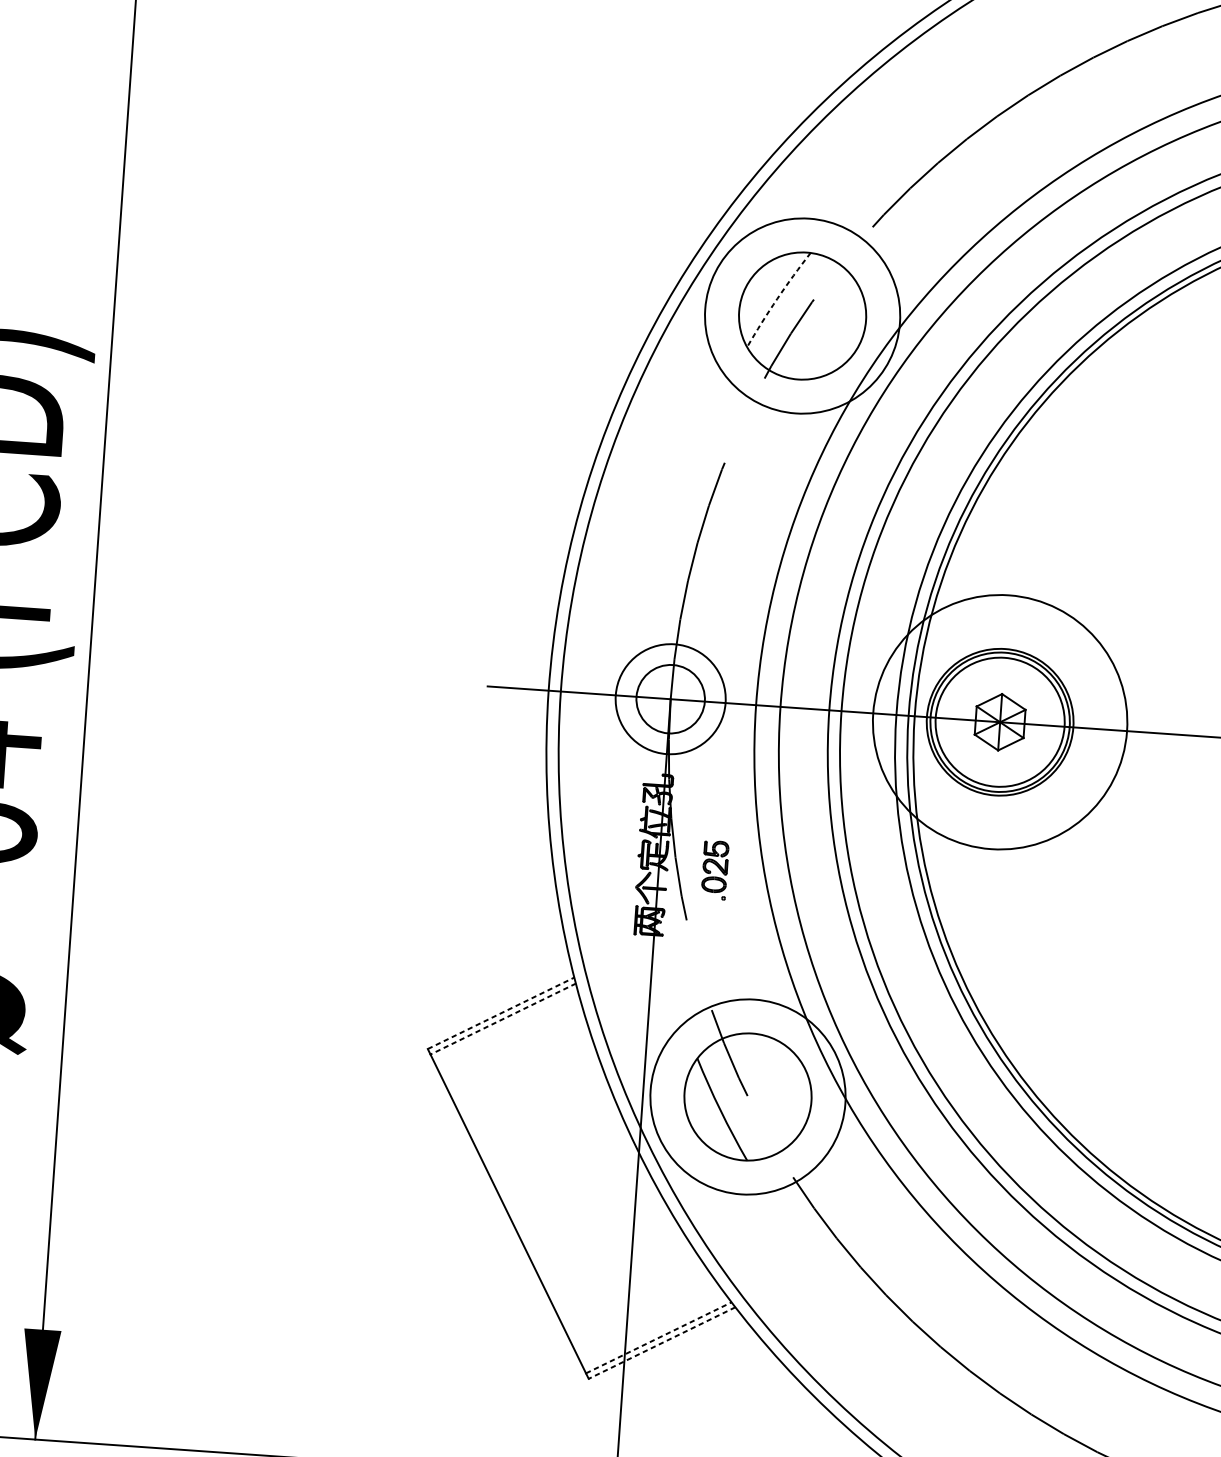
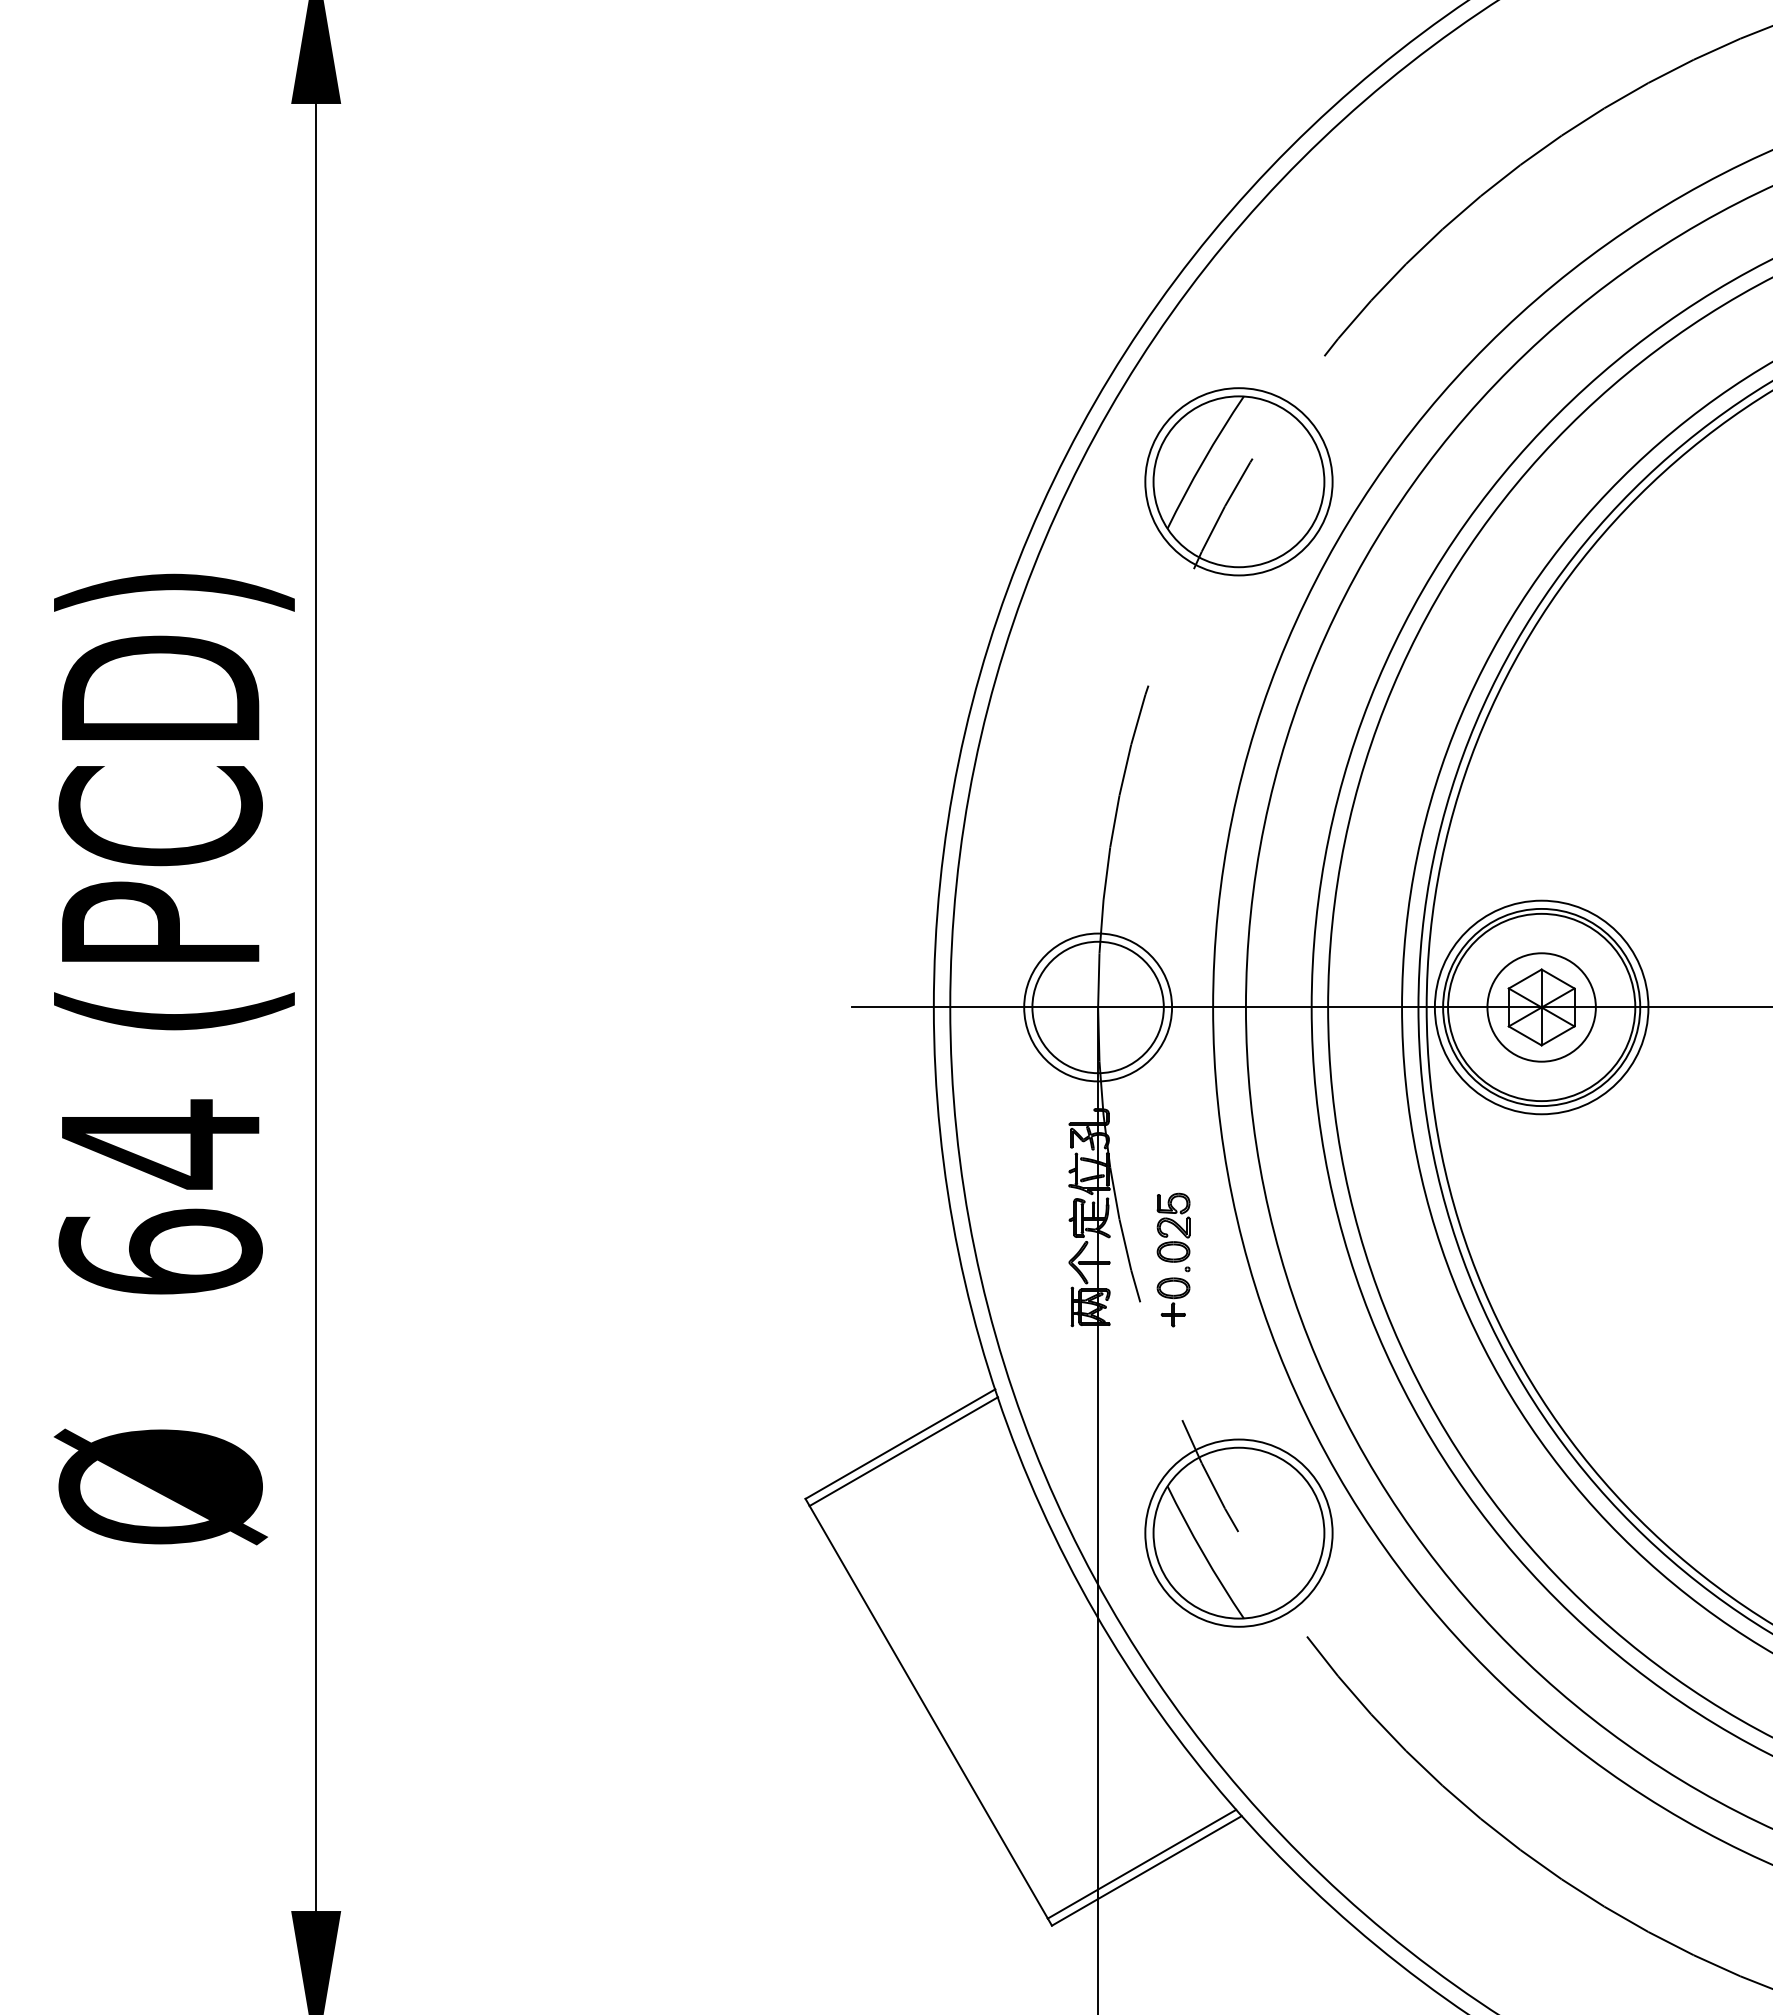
arc: (777, 299) -> (1203, 461), dashed -> solid
circle: (802, 315) -> (1238, 481), size x0.71
circle: (670, 699) -> (1097, 1007), size x1.43
circle: (1000, 722) -> (1541, 1007), size x0.62
circle: (1000, 722) -> (1541, 1007), size x0.62
part: (711, 922) -> (1173, 1302), added
line: (501, 1013) -> (900, 1444), dashed -> solid
line: (503, 1018) -> (903, 1451), dashed -> solid
circle: (747, 1096) -> (1238, 1532), size x0.71
line: (659, 1338) -> (1142, 1864), dashed -> solid
line: (661, 1342) -> (1146, 1870), dashed -> solid

